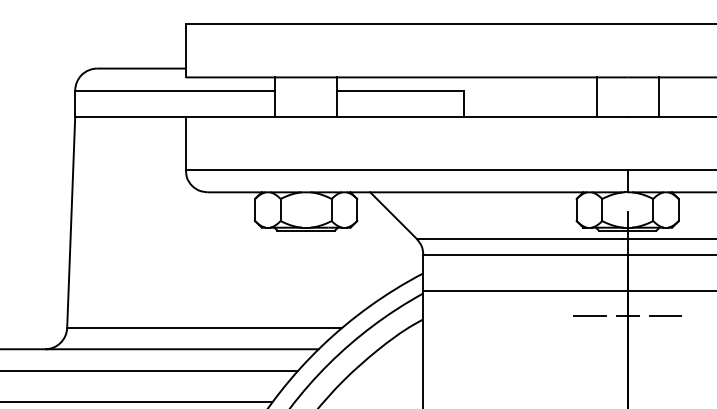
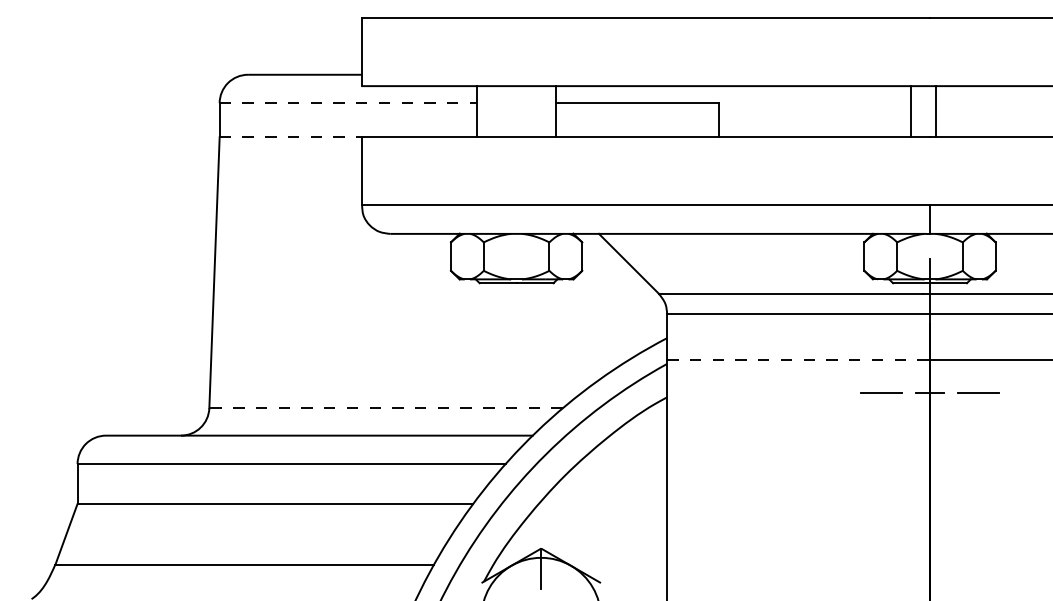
line: (175, 90) -> (348, 103), solid -> dashed
line: (596, 97) -> (911, 111), moved
line: (658, 97) -> (935, 111), moved
line: (131, 117) -> (291, 137), solid -> dashed
line: (526, 290) -> (799, 360), solid -> dashed
line: (204, 328) -> (386, 408), solid -> dashed

